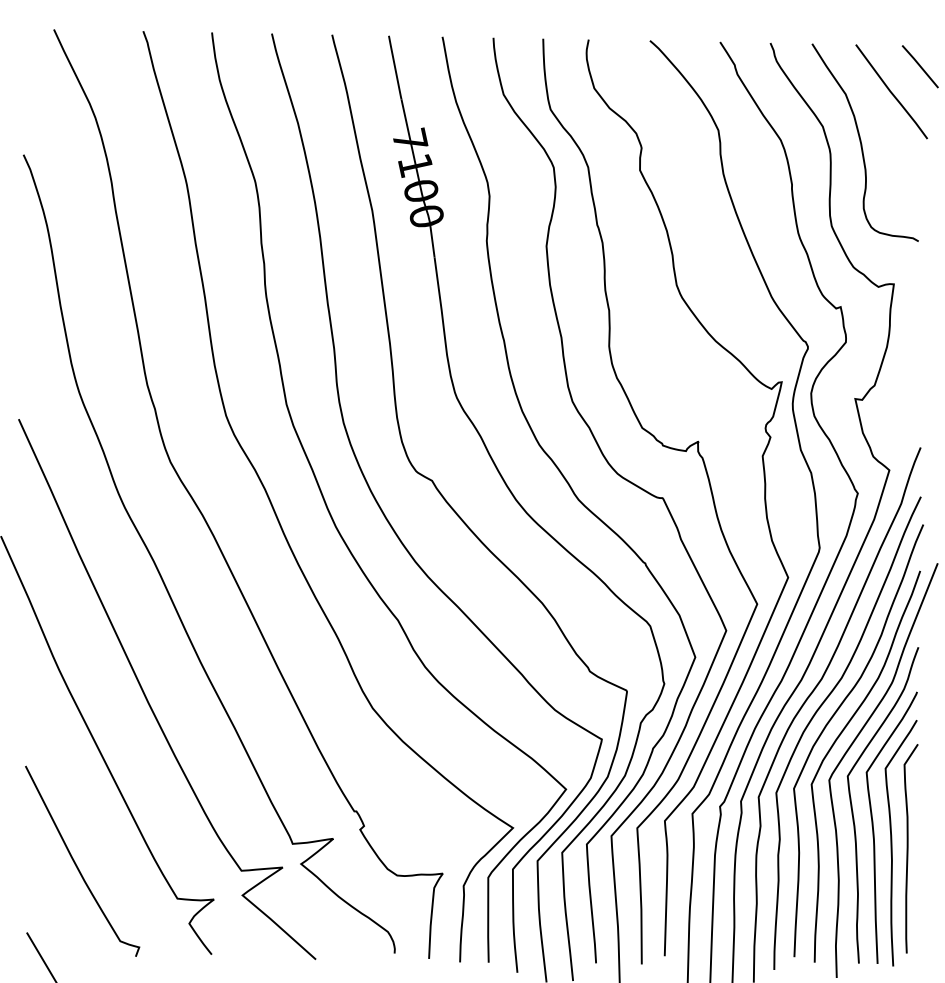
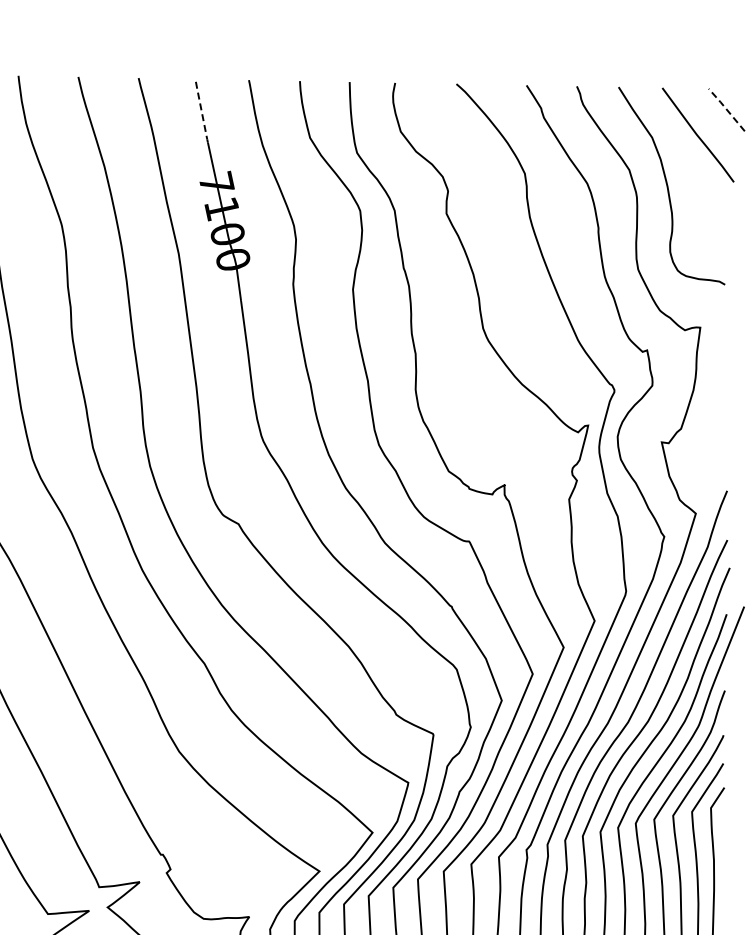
line: (920, 66) -> (726, 109), solid -> dashed
line: (395, 67) -> (201, 110), solid -> dashed

